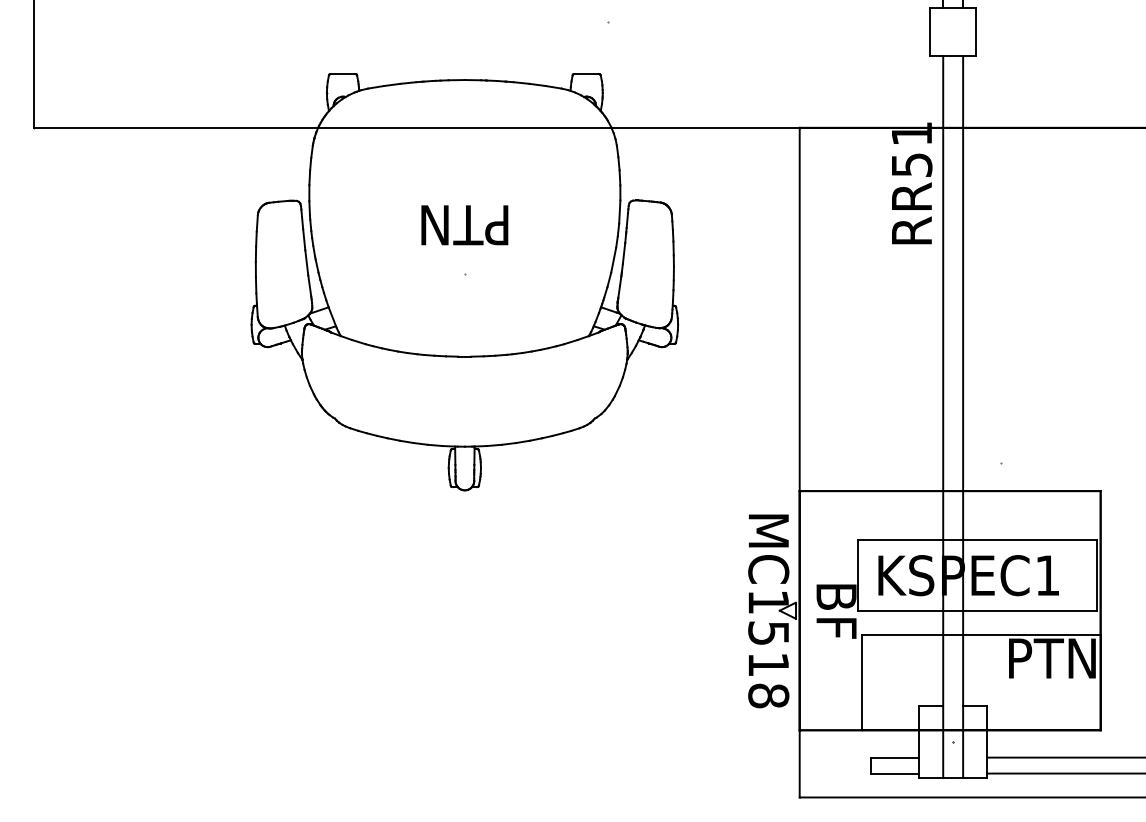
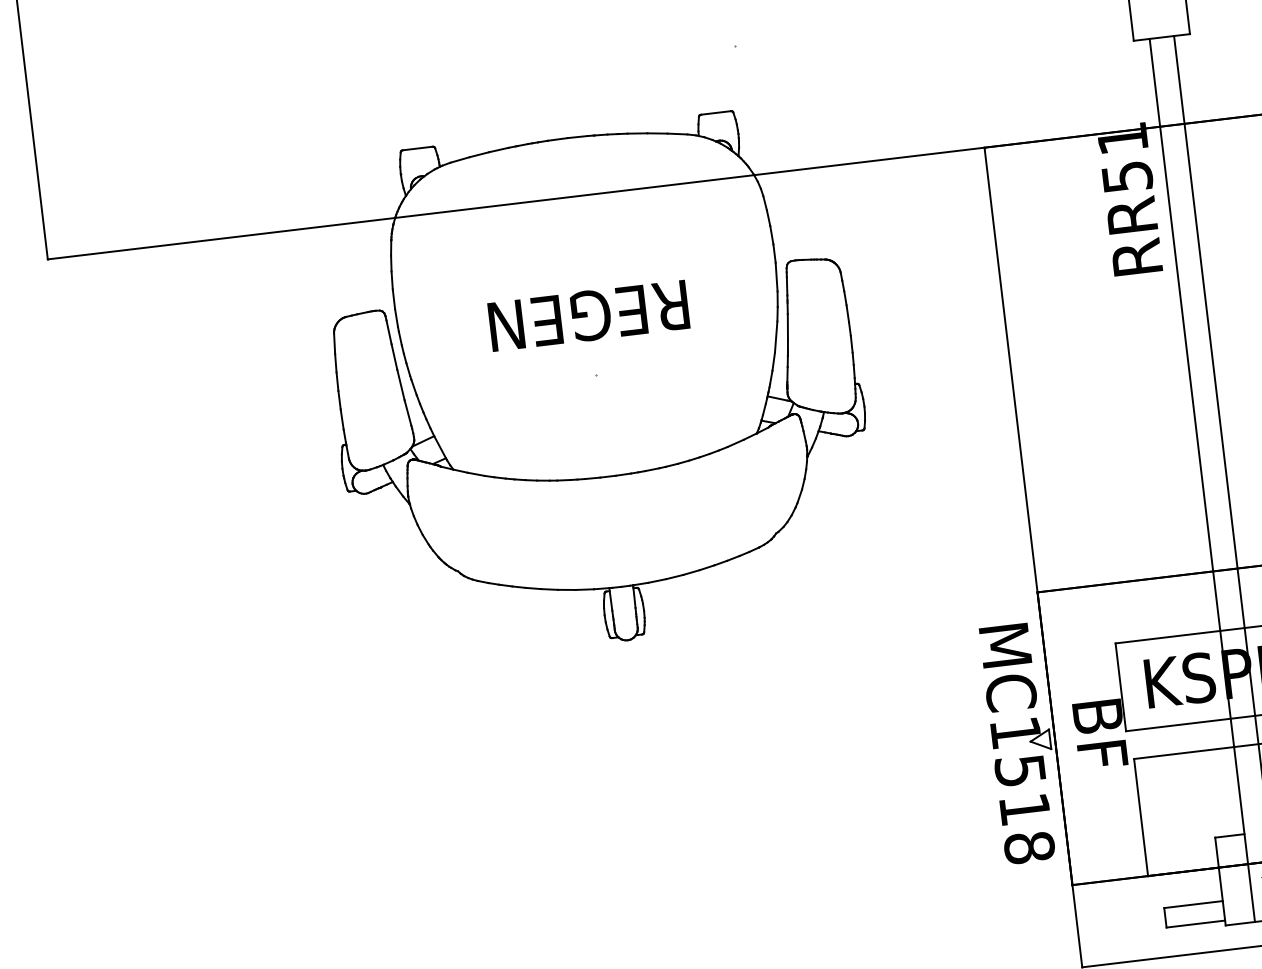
text: (464, 224) -> (588, 314), PTN -> REGEN

